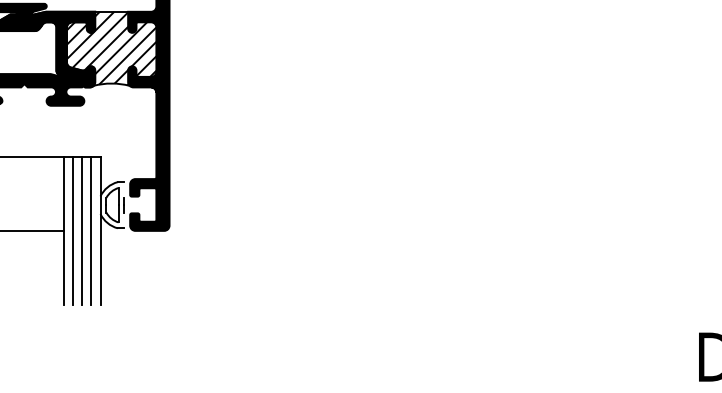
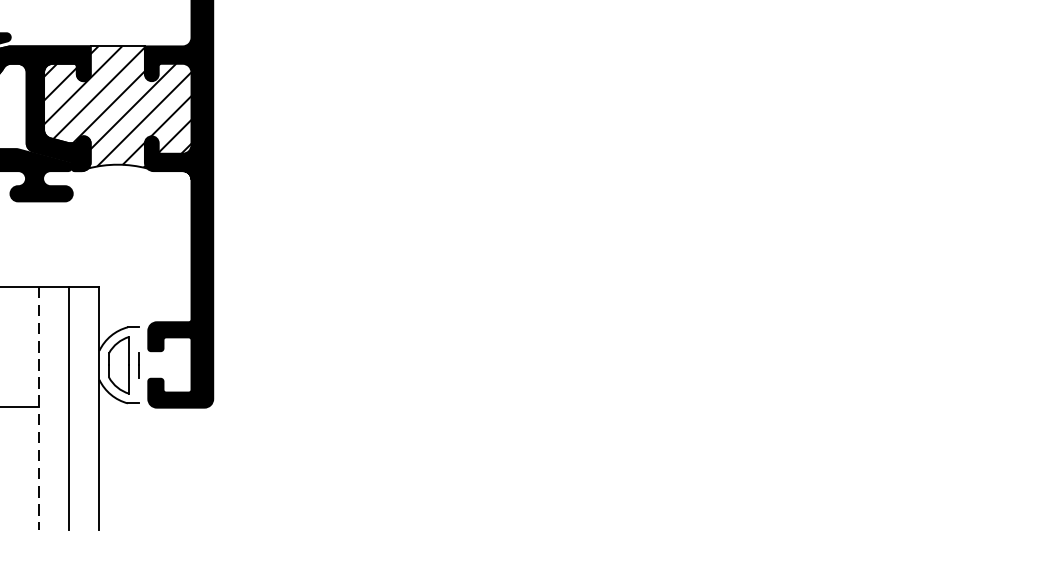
line: (63, 231) -> (38, 408), solid -> dashed
line: (73, 231) -> (54, 408), removed
line: (91, 231) -> (84, 408), removed

